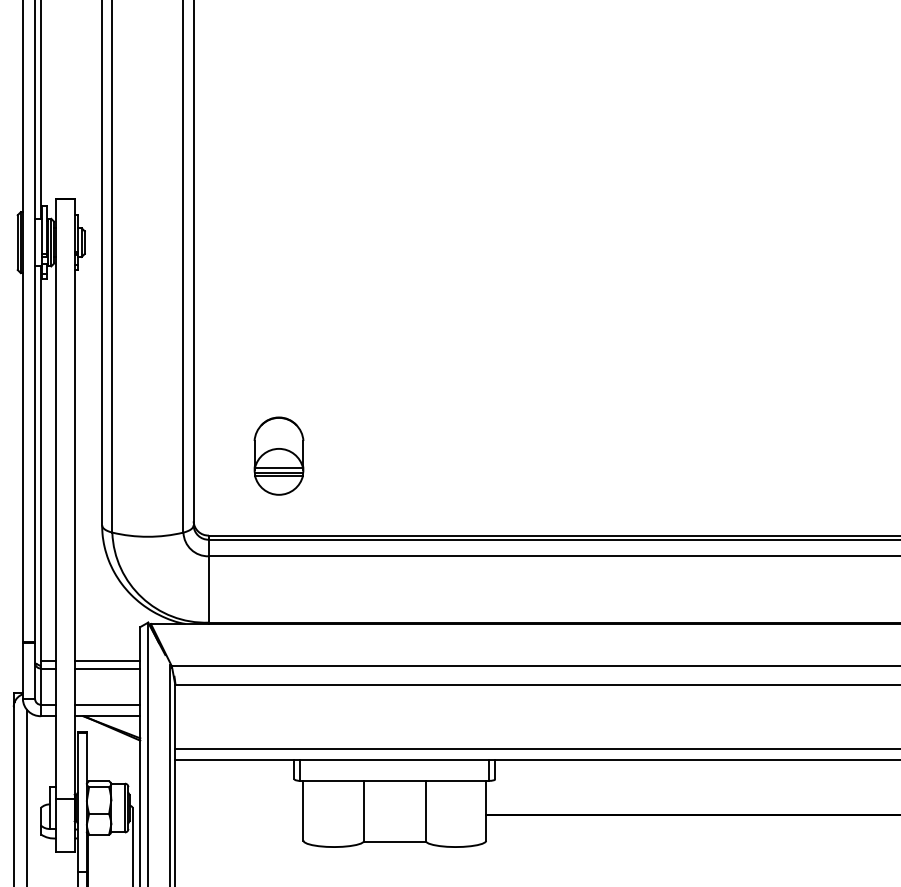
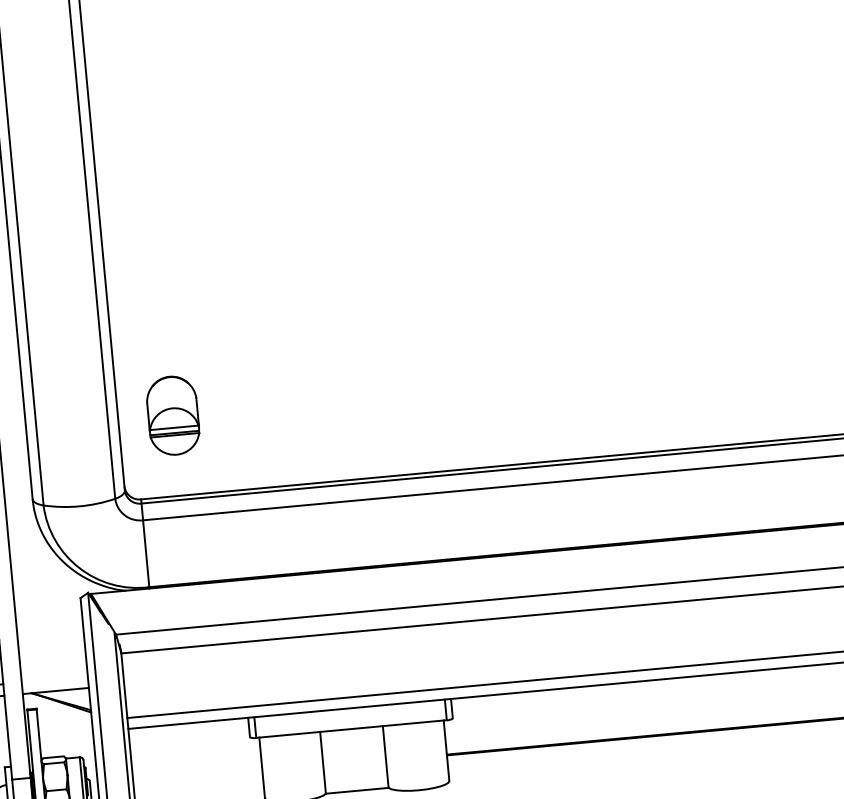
part: (278, 455) -> (172, 415), moved
line: (107, 660) -> (50, 634), removed
line: (107, 668) -> (51, 642), removed
line: (107, 704) -> (54, 679), removed

